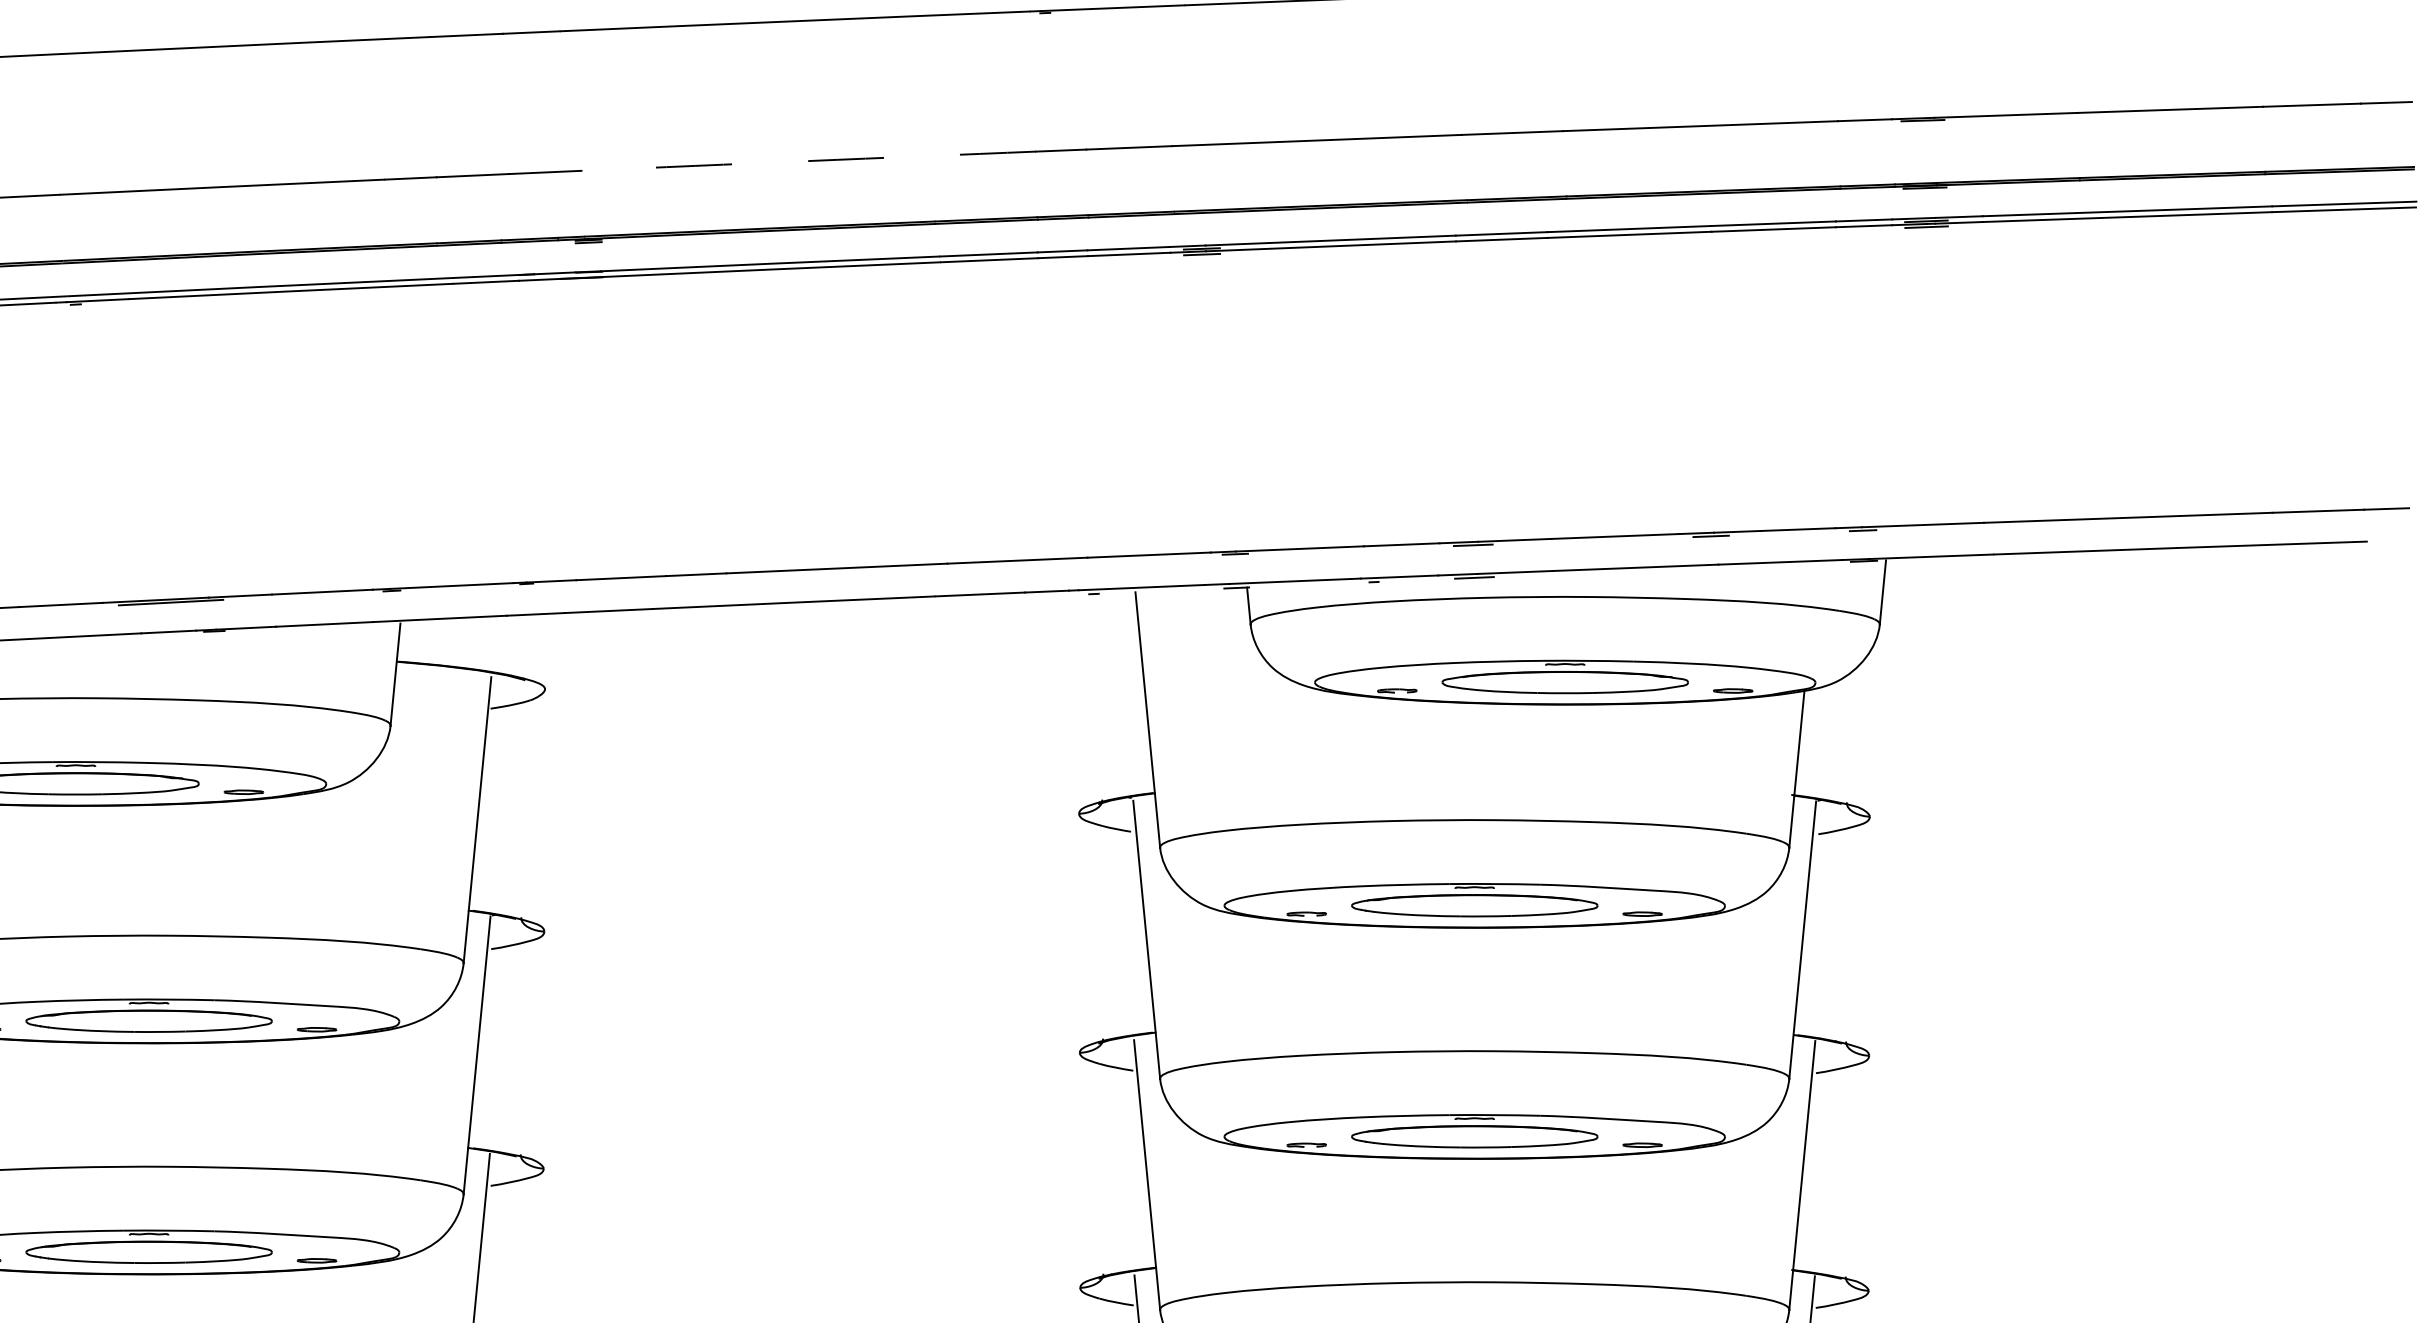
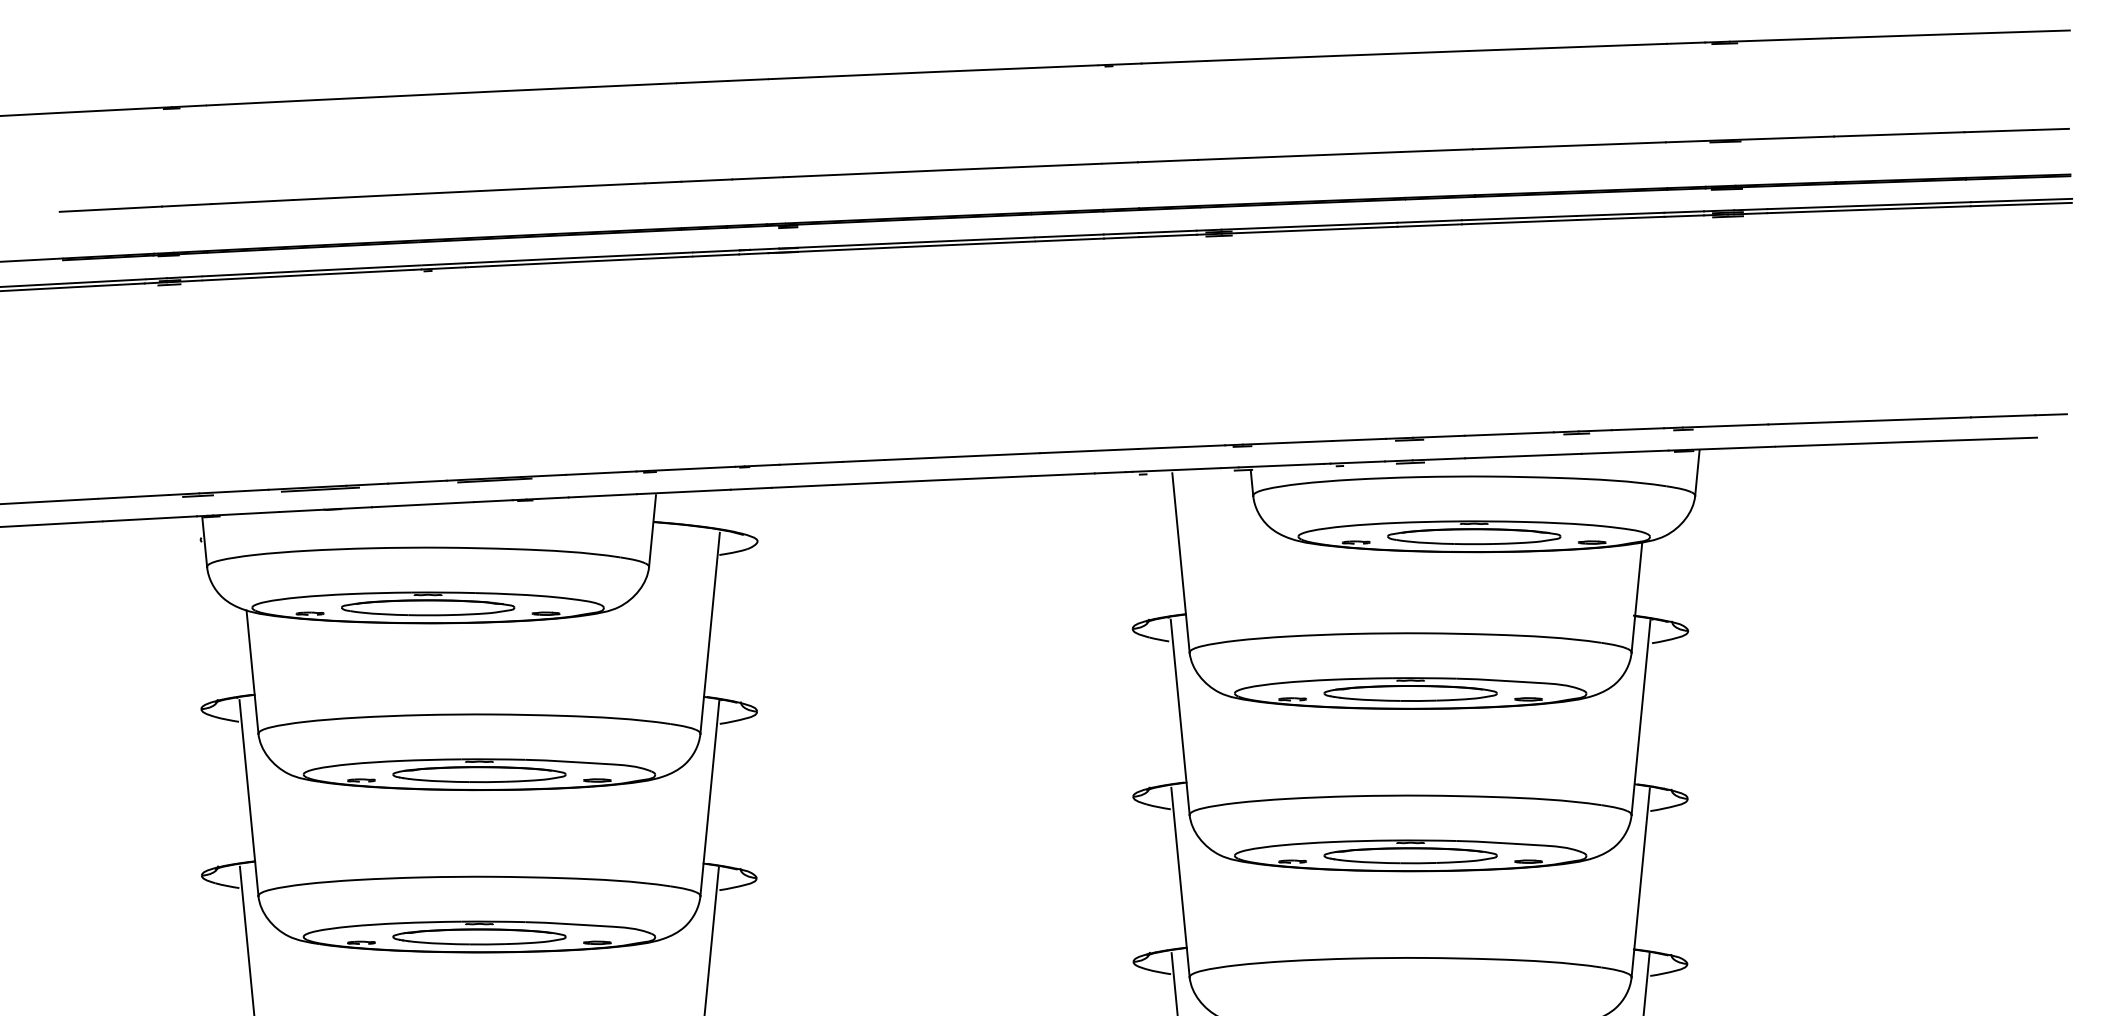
arc: (808, 161) -> (942, 170), dashed -> solid

